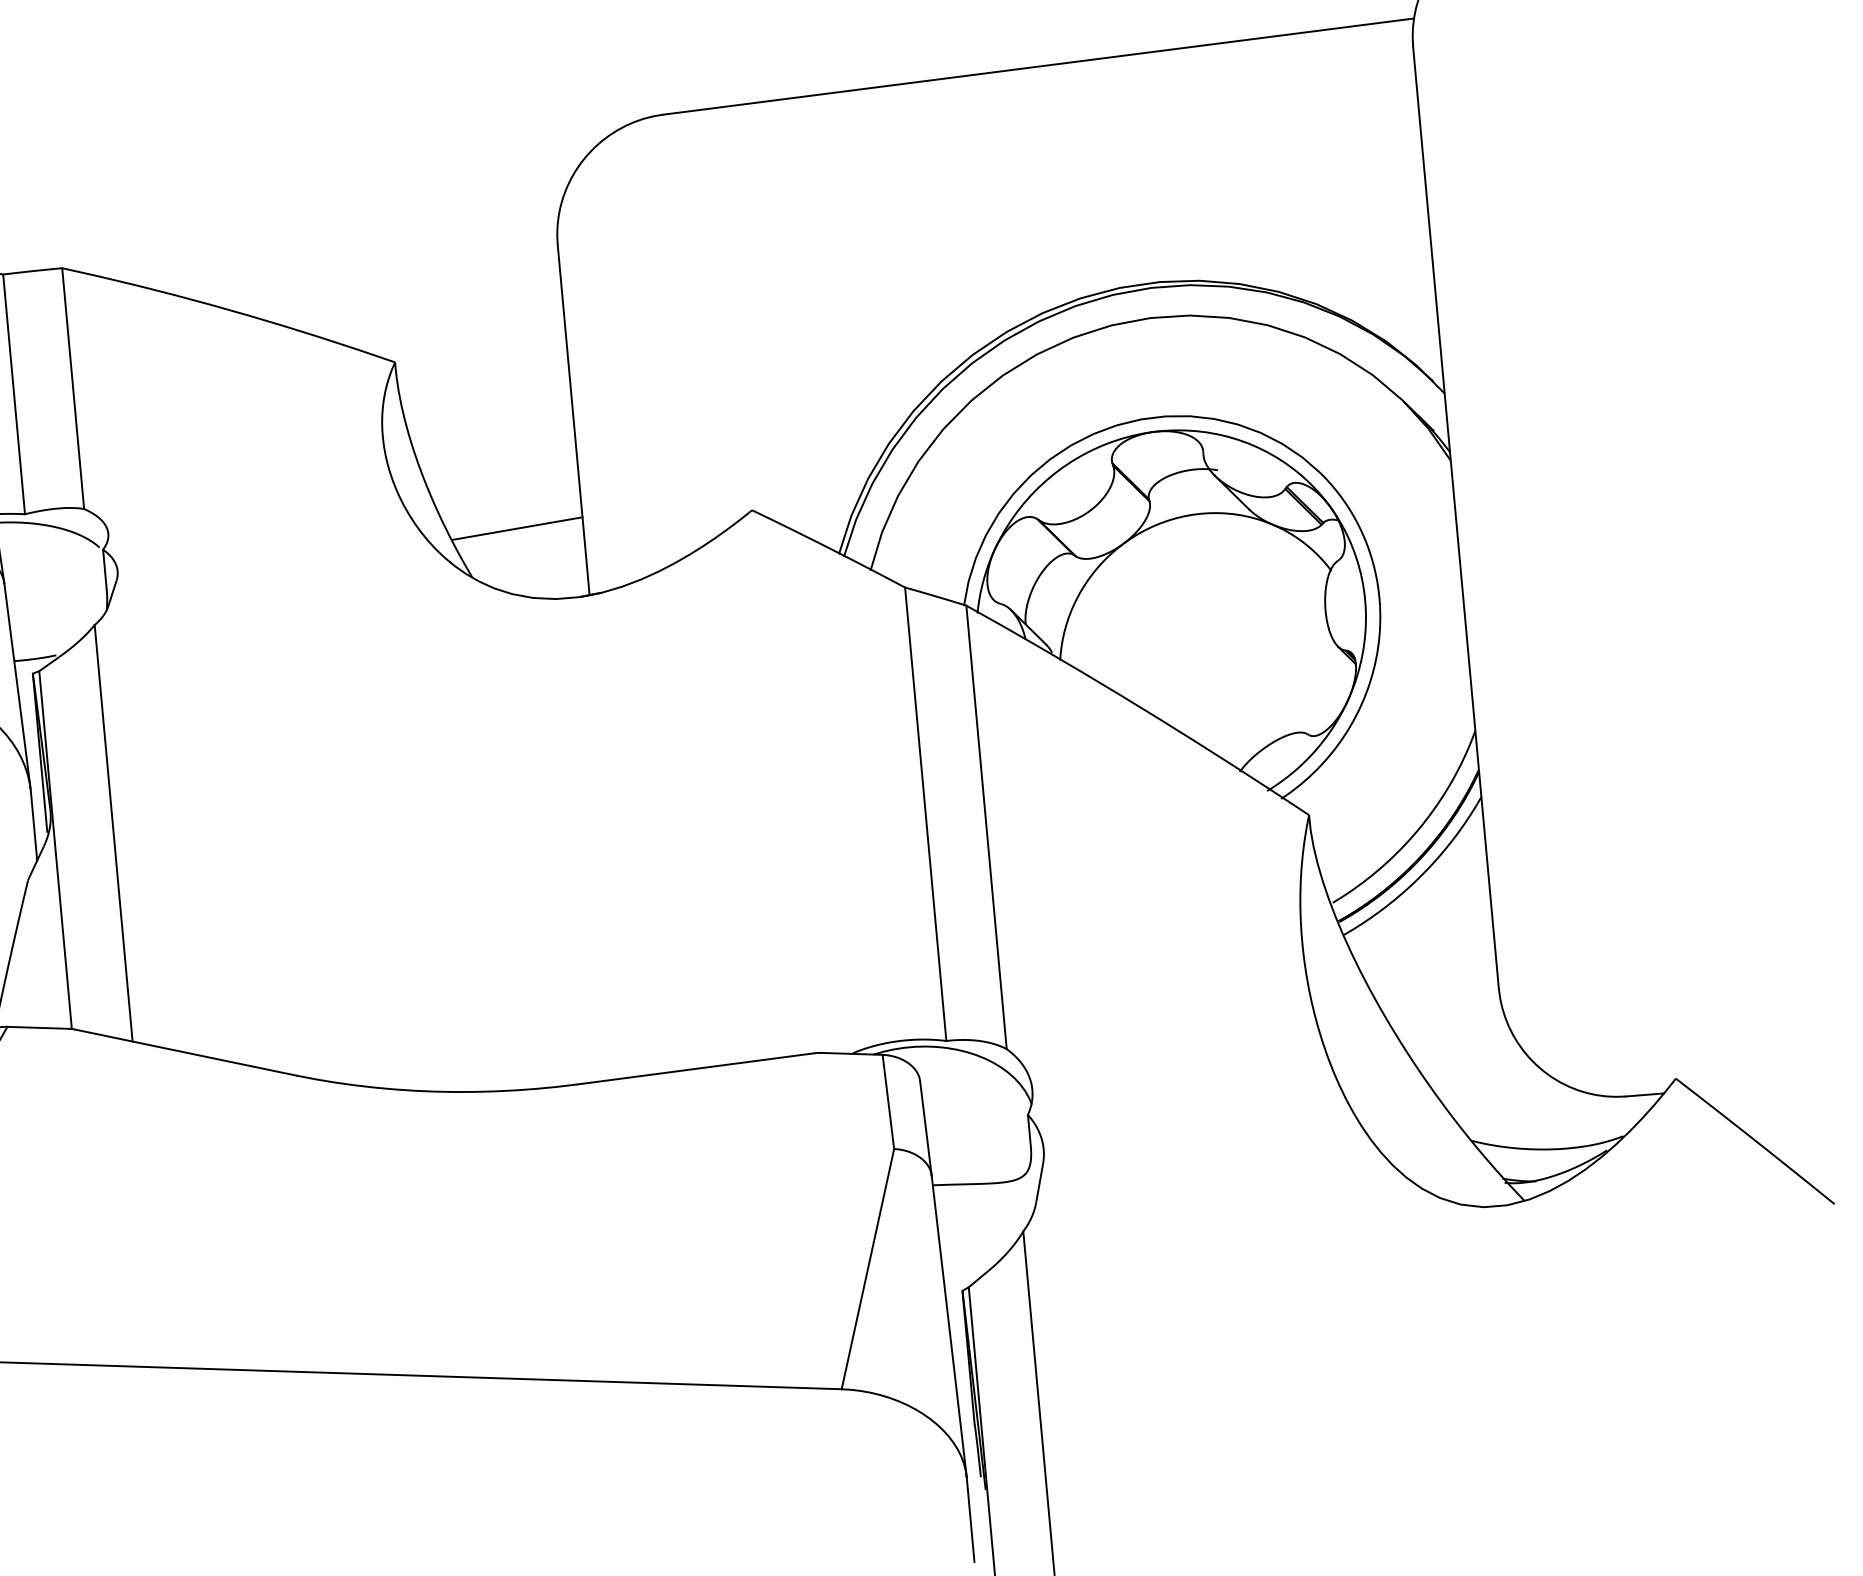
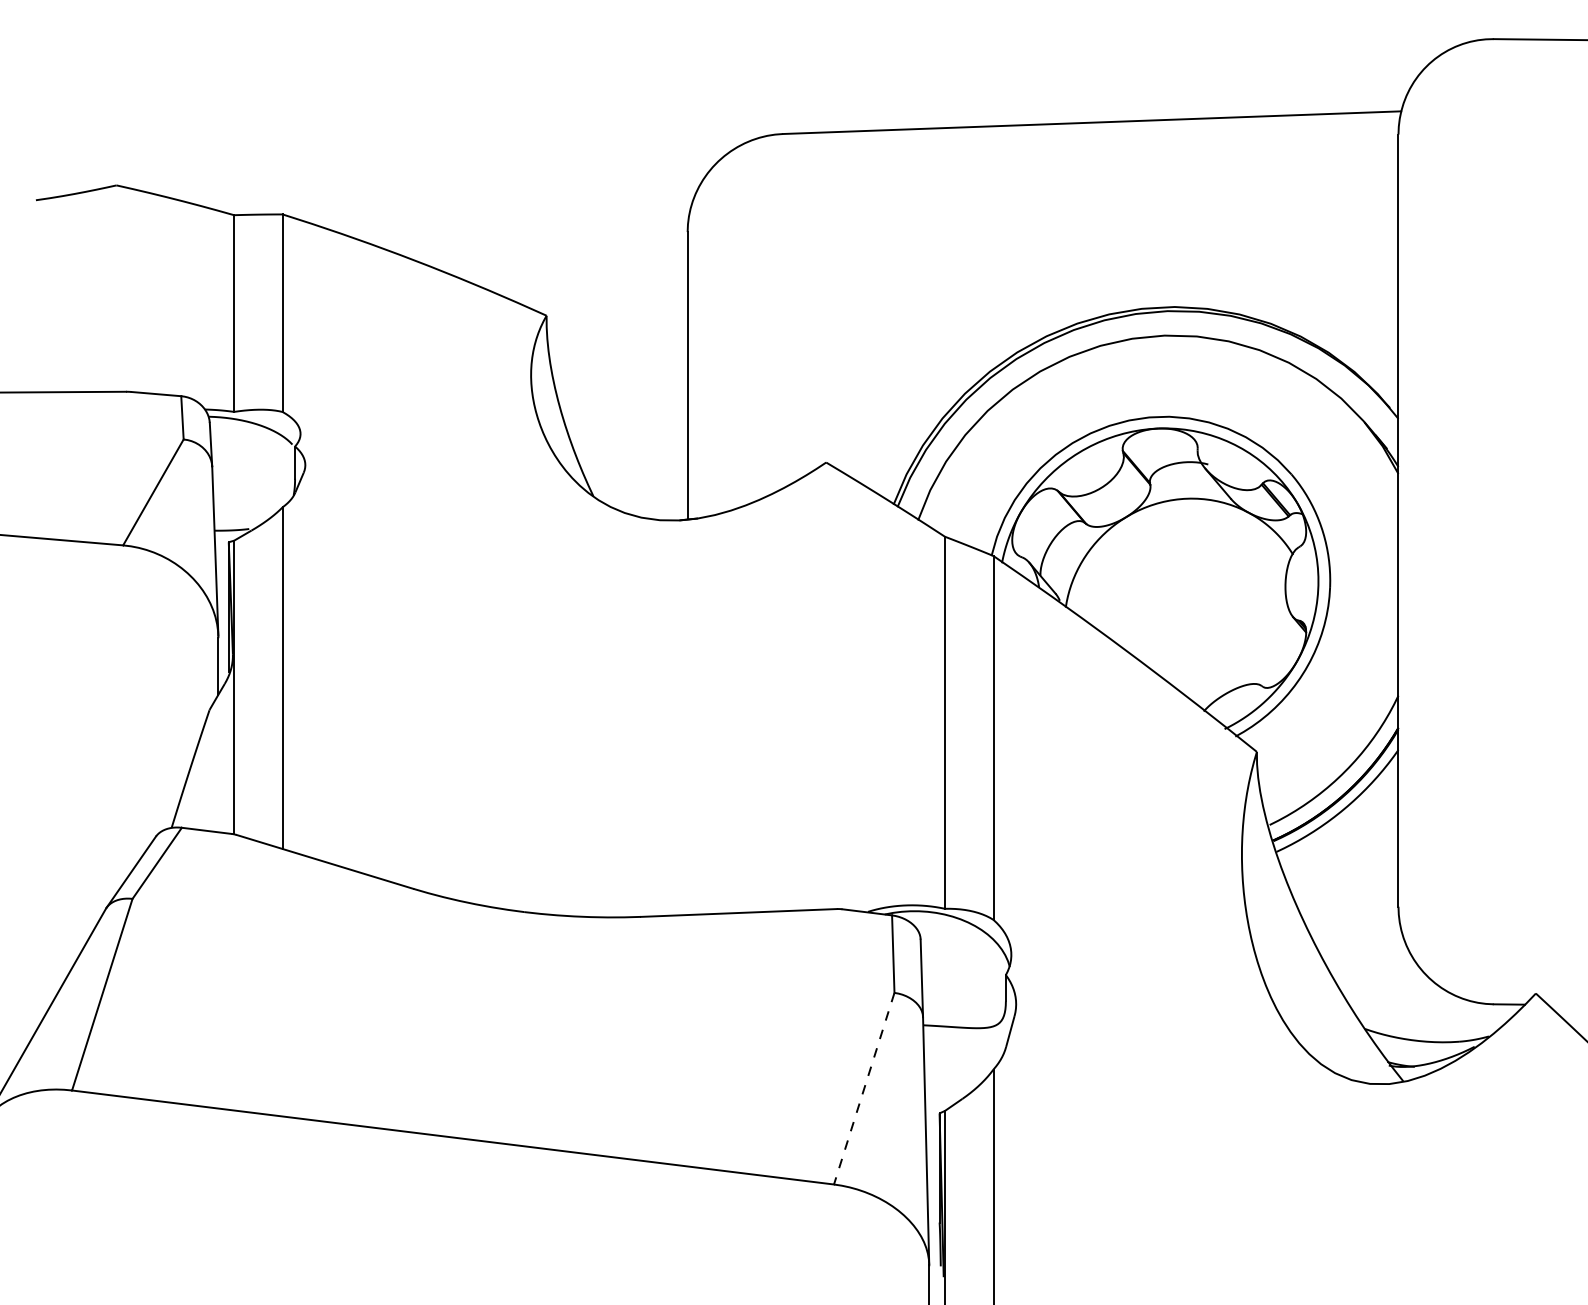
line: (516, 527) -> (633, 459), removed
line: (868, 1270) -> (864, 1089), solid -> dashed

